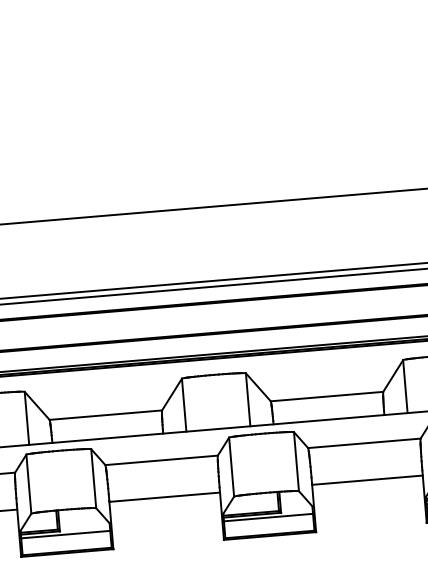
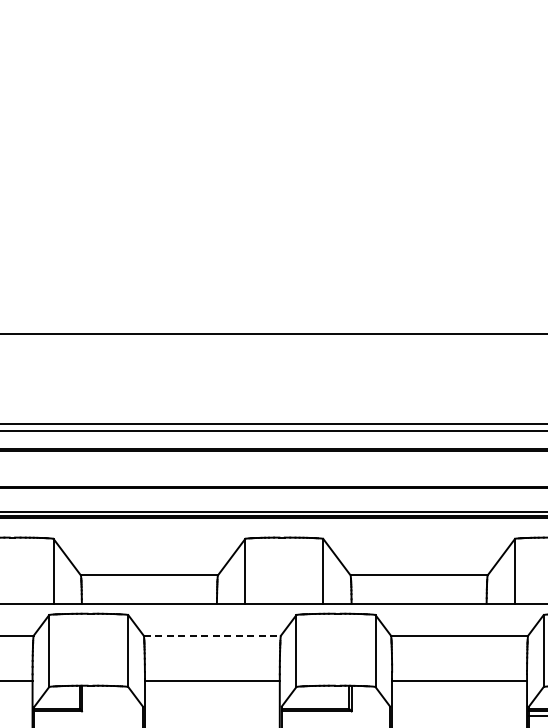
line: (161, 460) -> (212, 635), solid -> dashed
line: (268, 517) -> (335, 715), removed
line: (65, 534) -> (88, 715), removed

